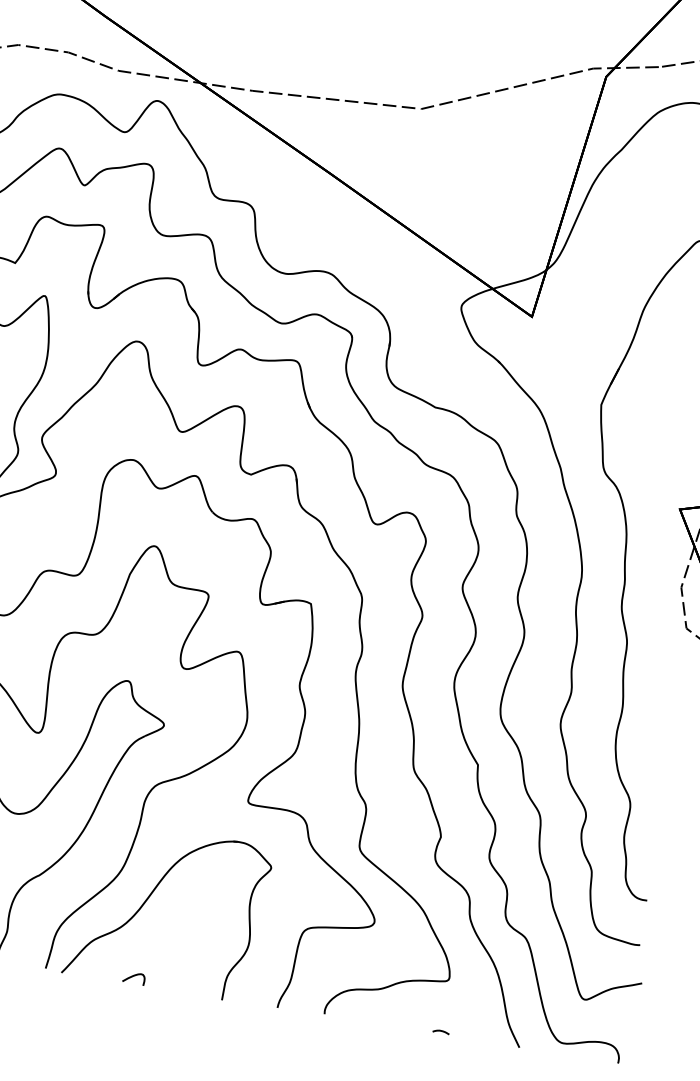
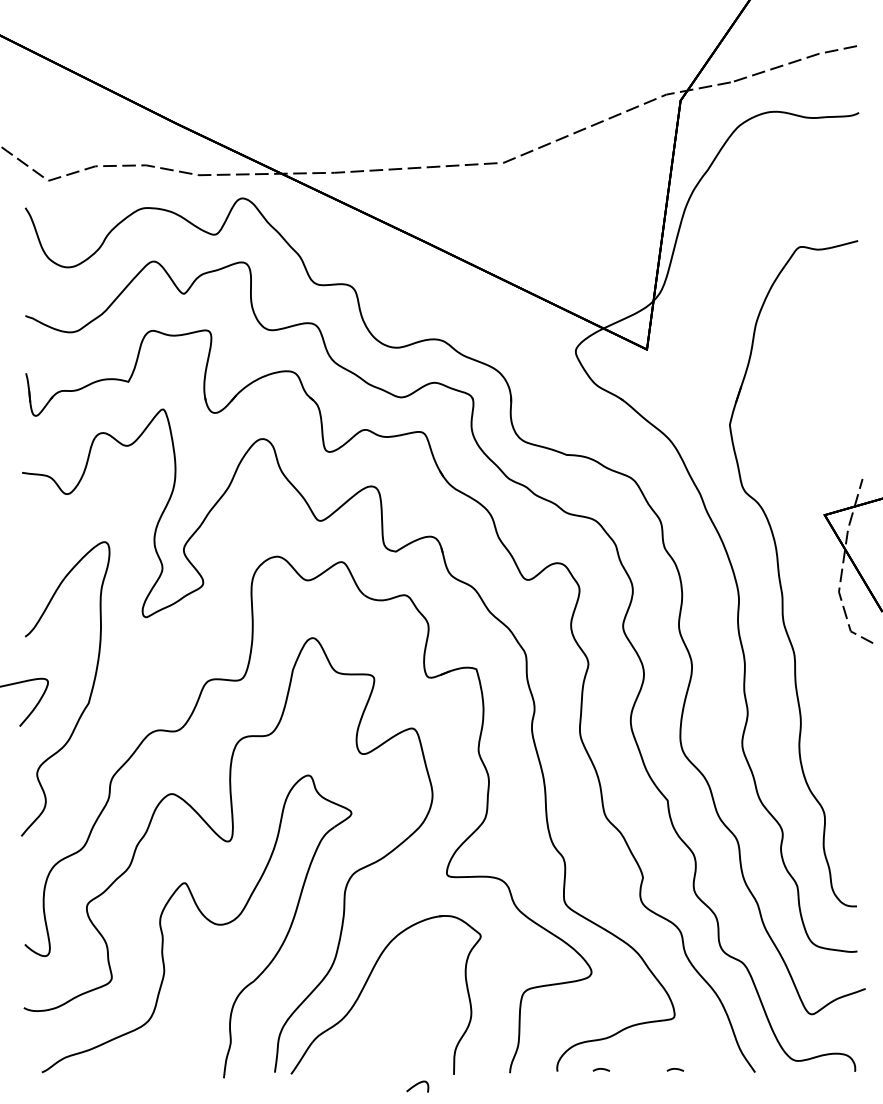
curve: (133, 976) -> (416, 1085), moved
curve: (368, 1019) -> (601, 1069), added

